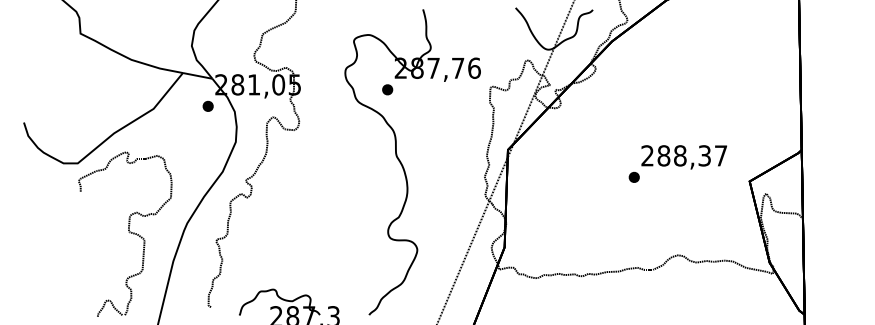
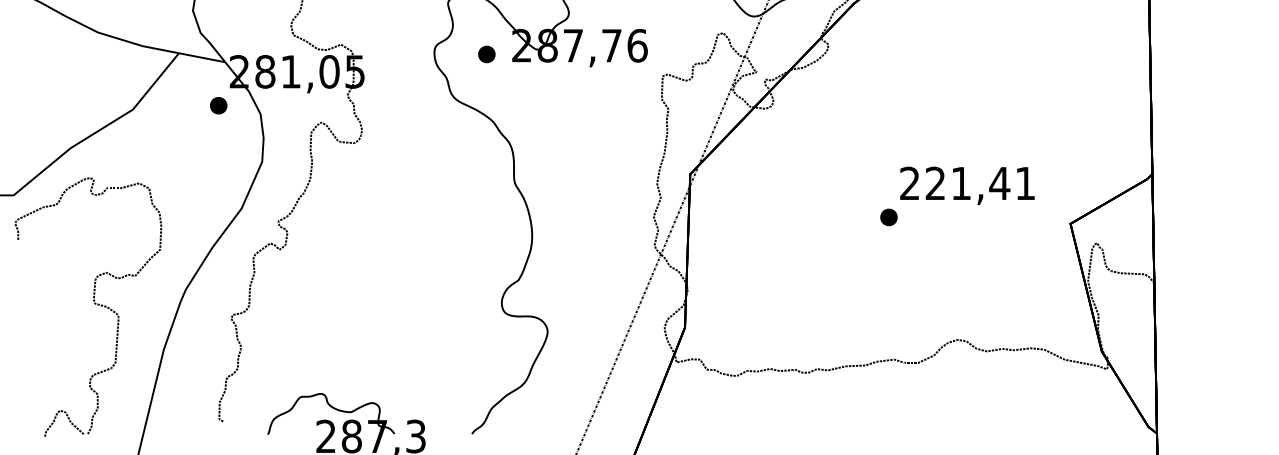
part: (387, 89) -> (486, 53), moved
text: (692, 155) -> (980, 182), 288,37 -> 221,41

